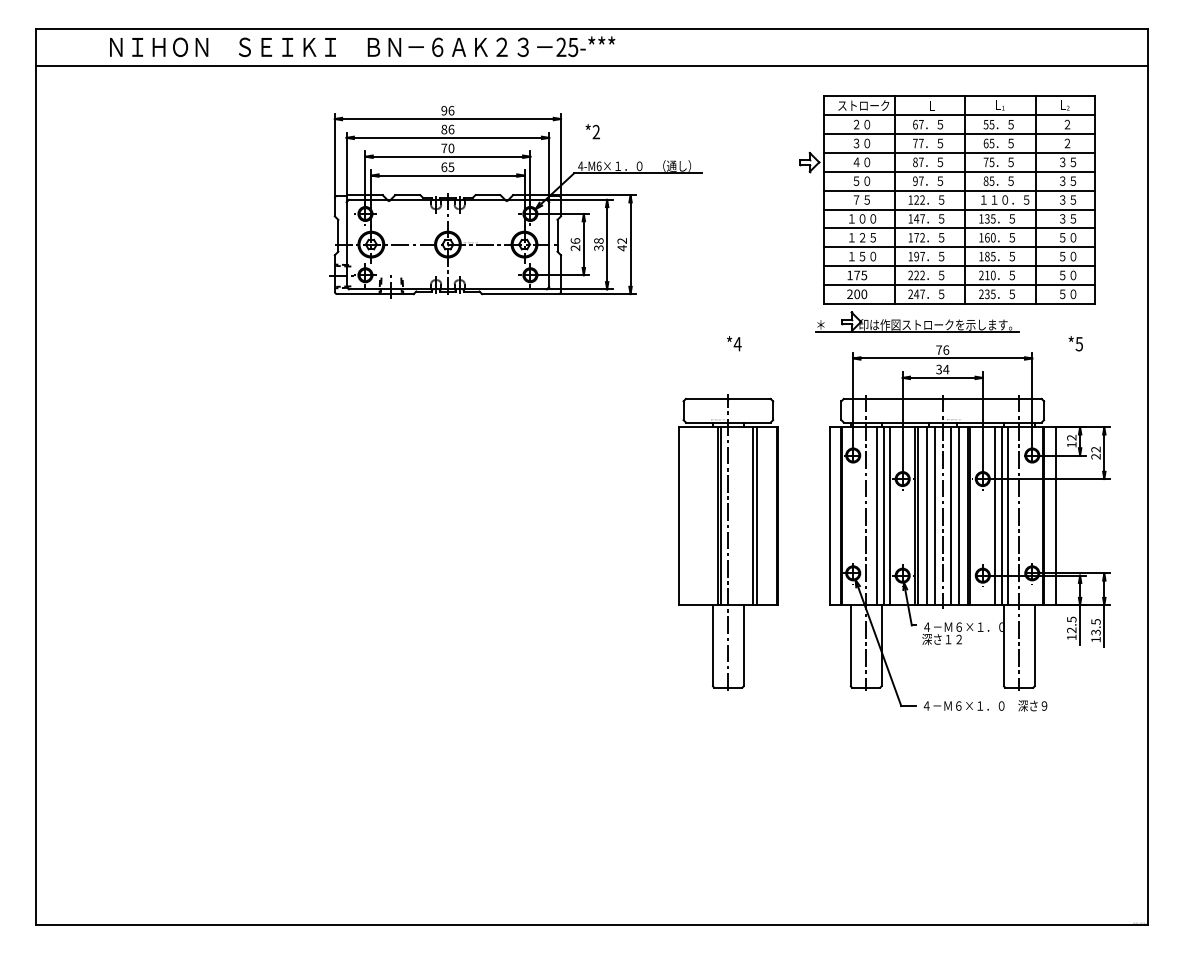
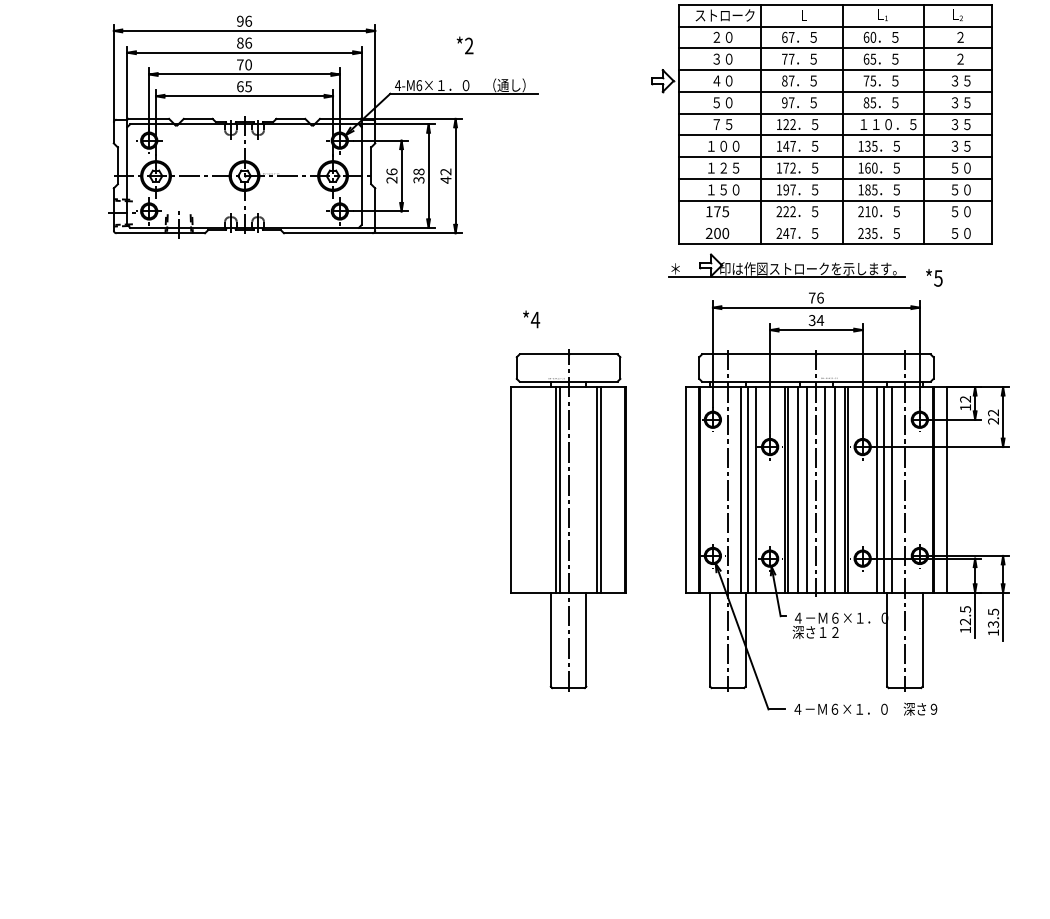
text: (988, 124) -> (869, 37), 55 -> 60
text: (592, 131) -> (464, 45), moved
line: (958, 284) -> (834, 222), removed
text: (734, 343) -> (531, 319), moved
text: (1075, 343) -> (933, 277), moved

